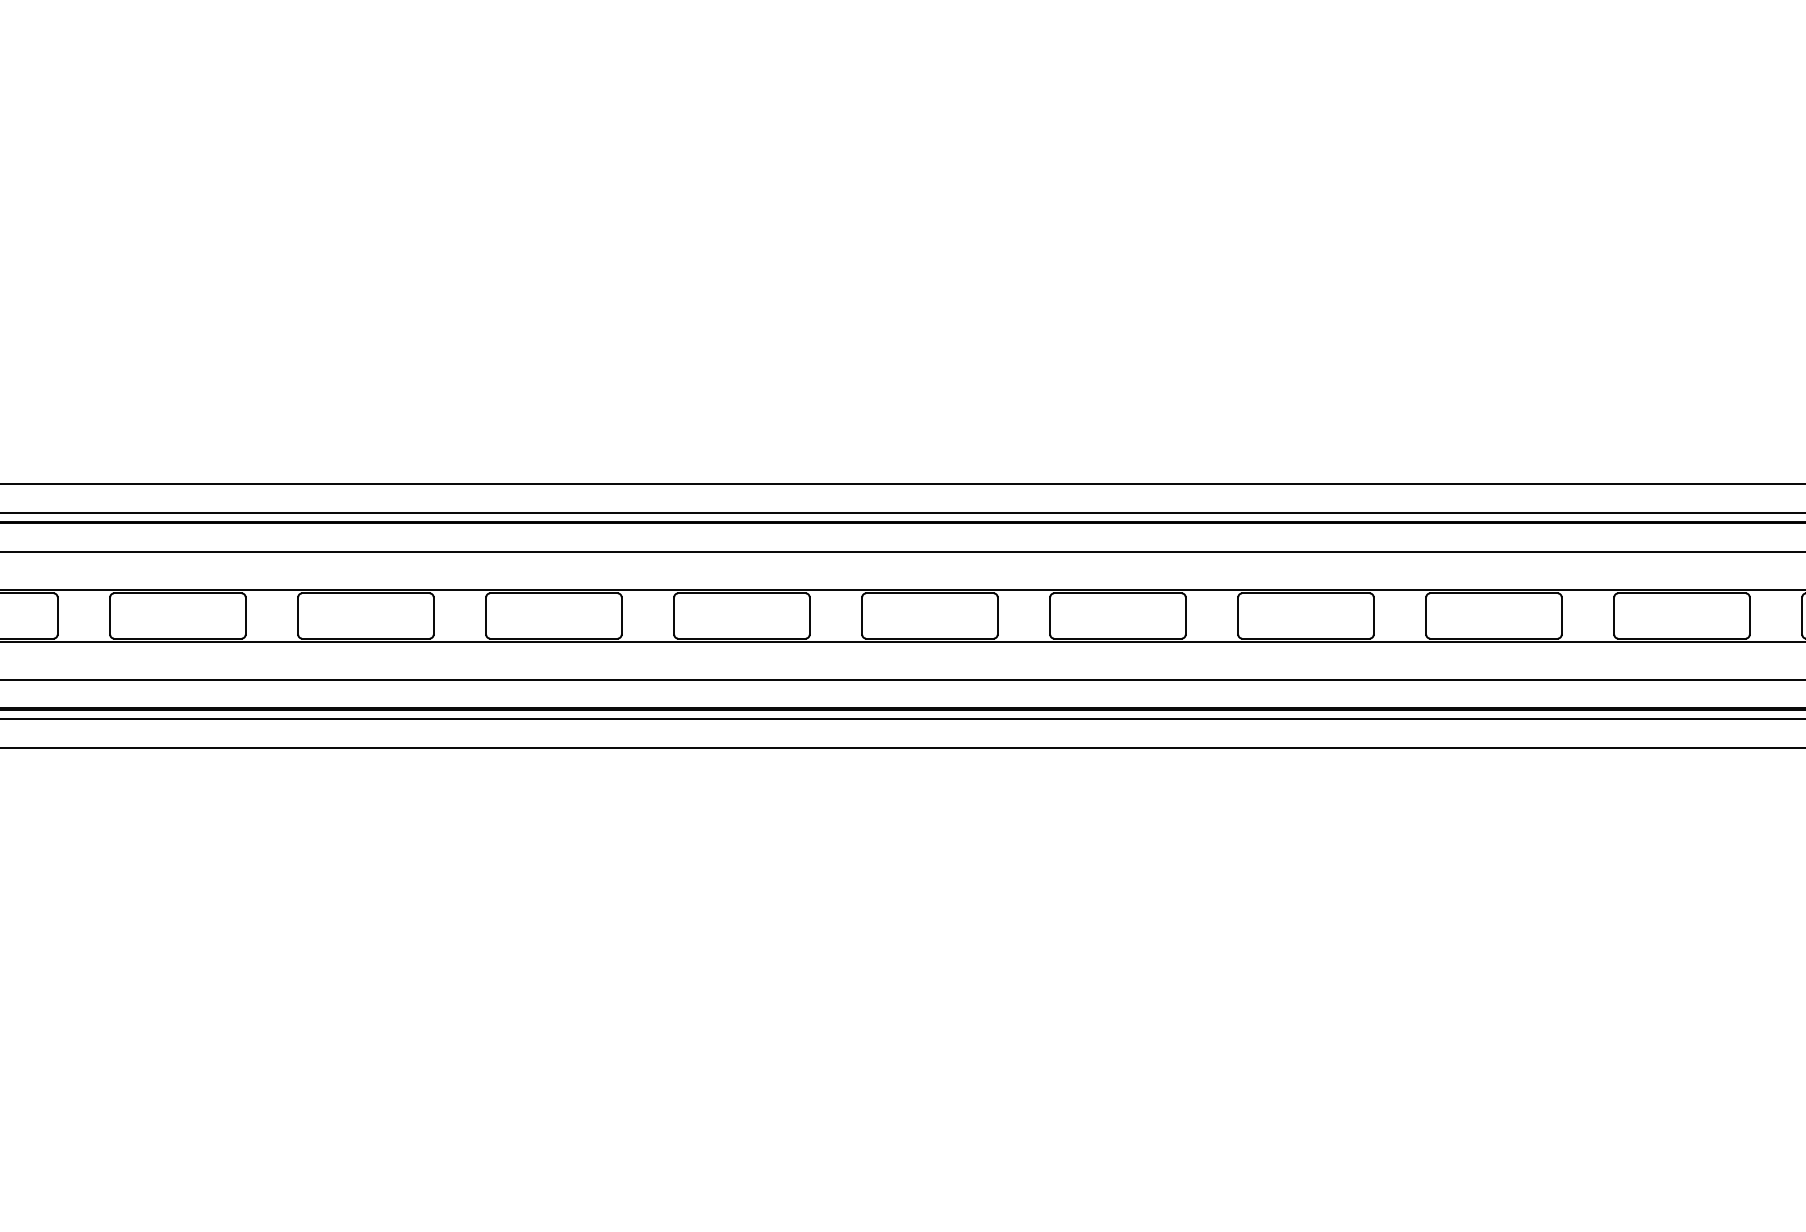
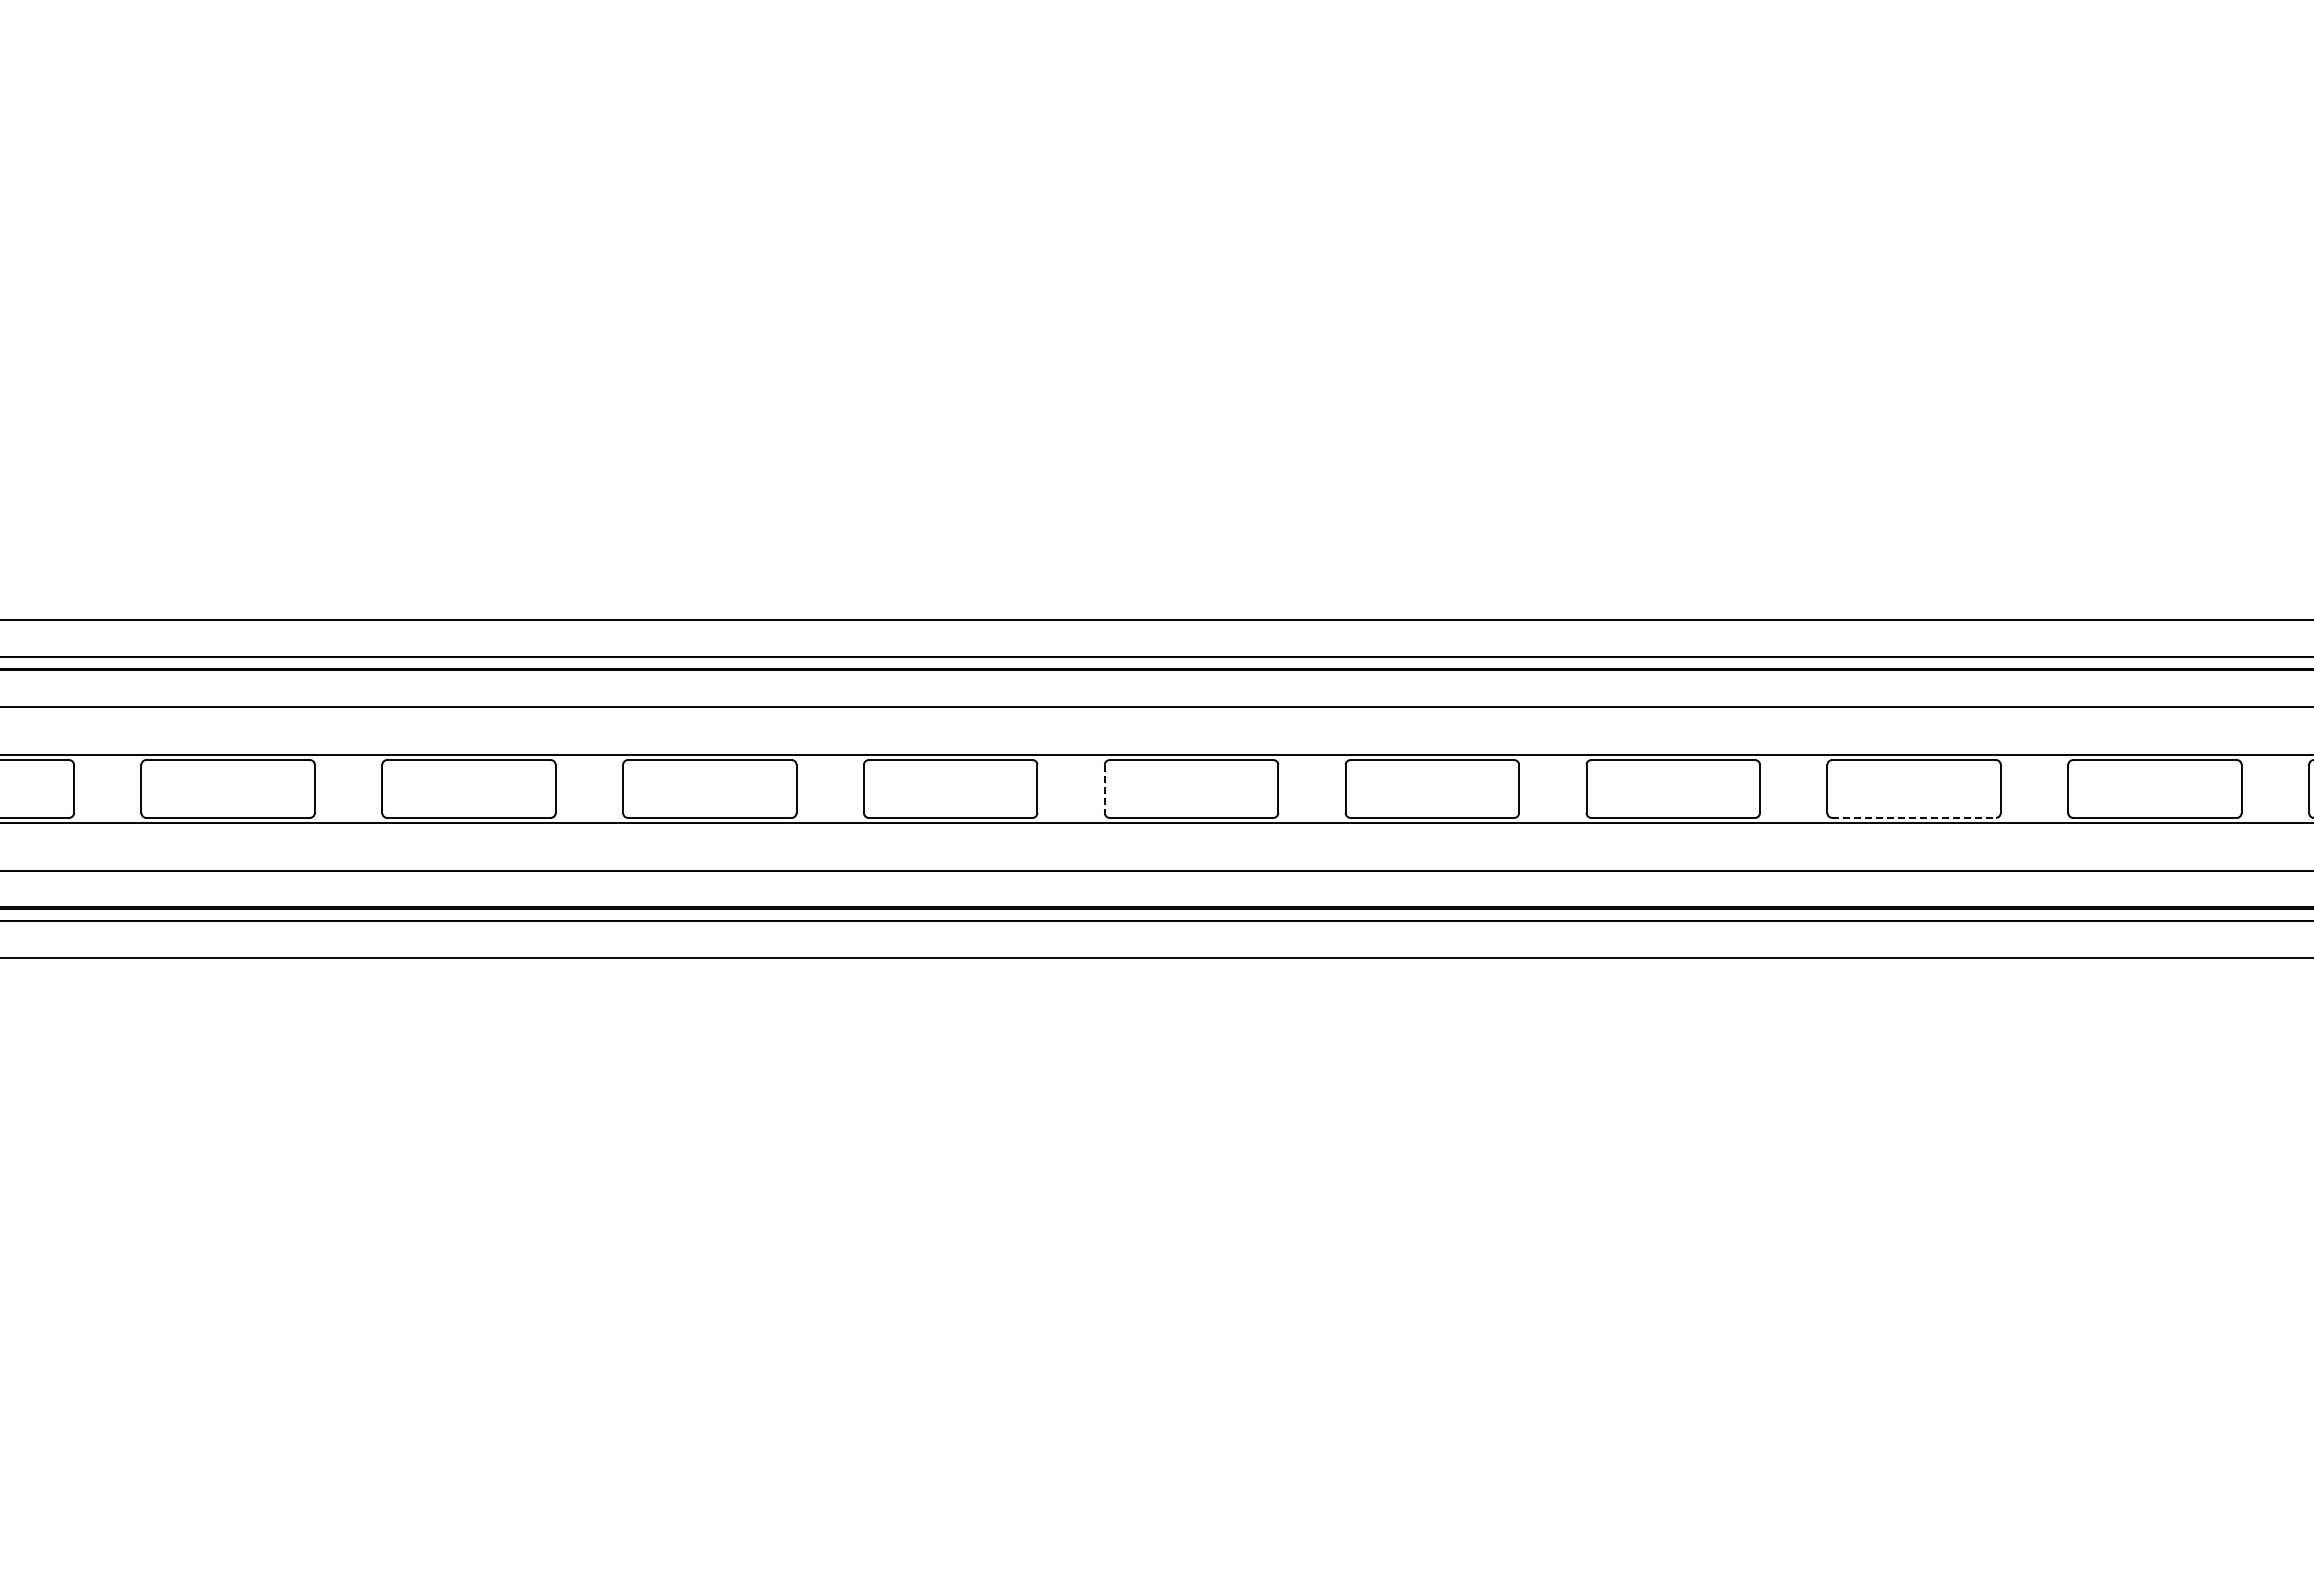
line: (862, 616) -> (1104, 789), solid -> dashed
line: (1494, 638) -> (1914, 817), solid -> dashed

